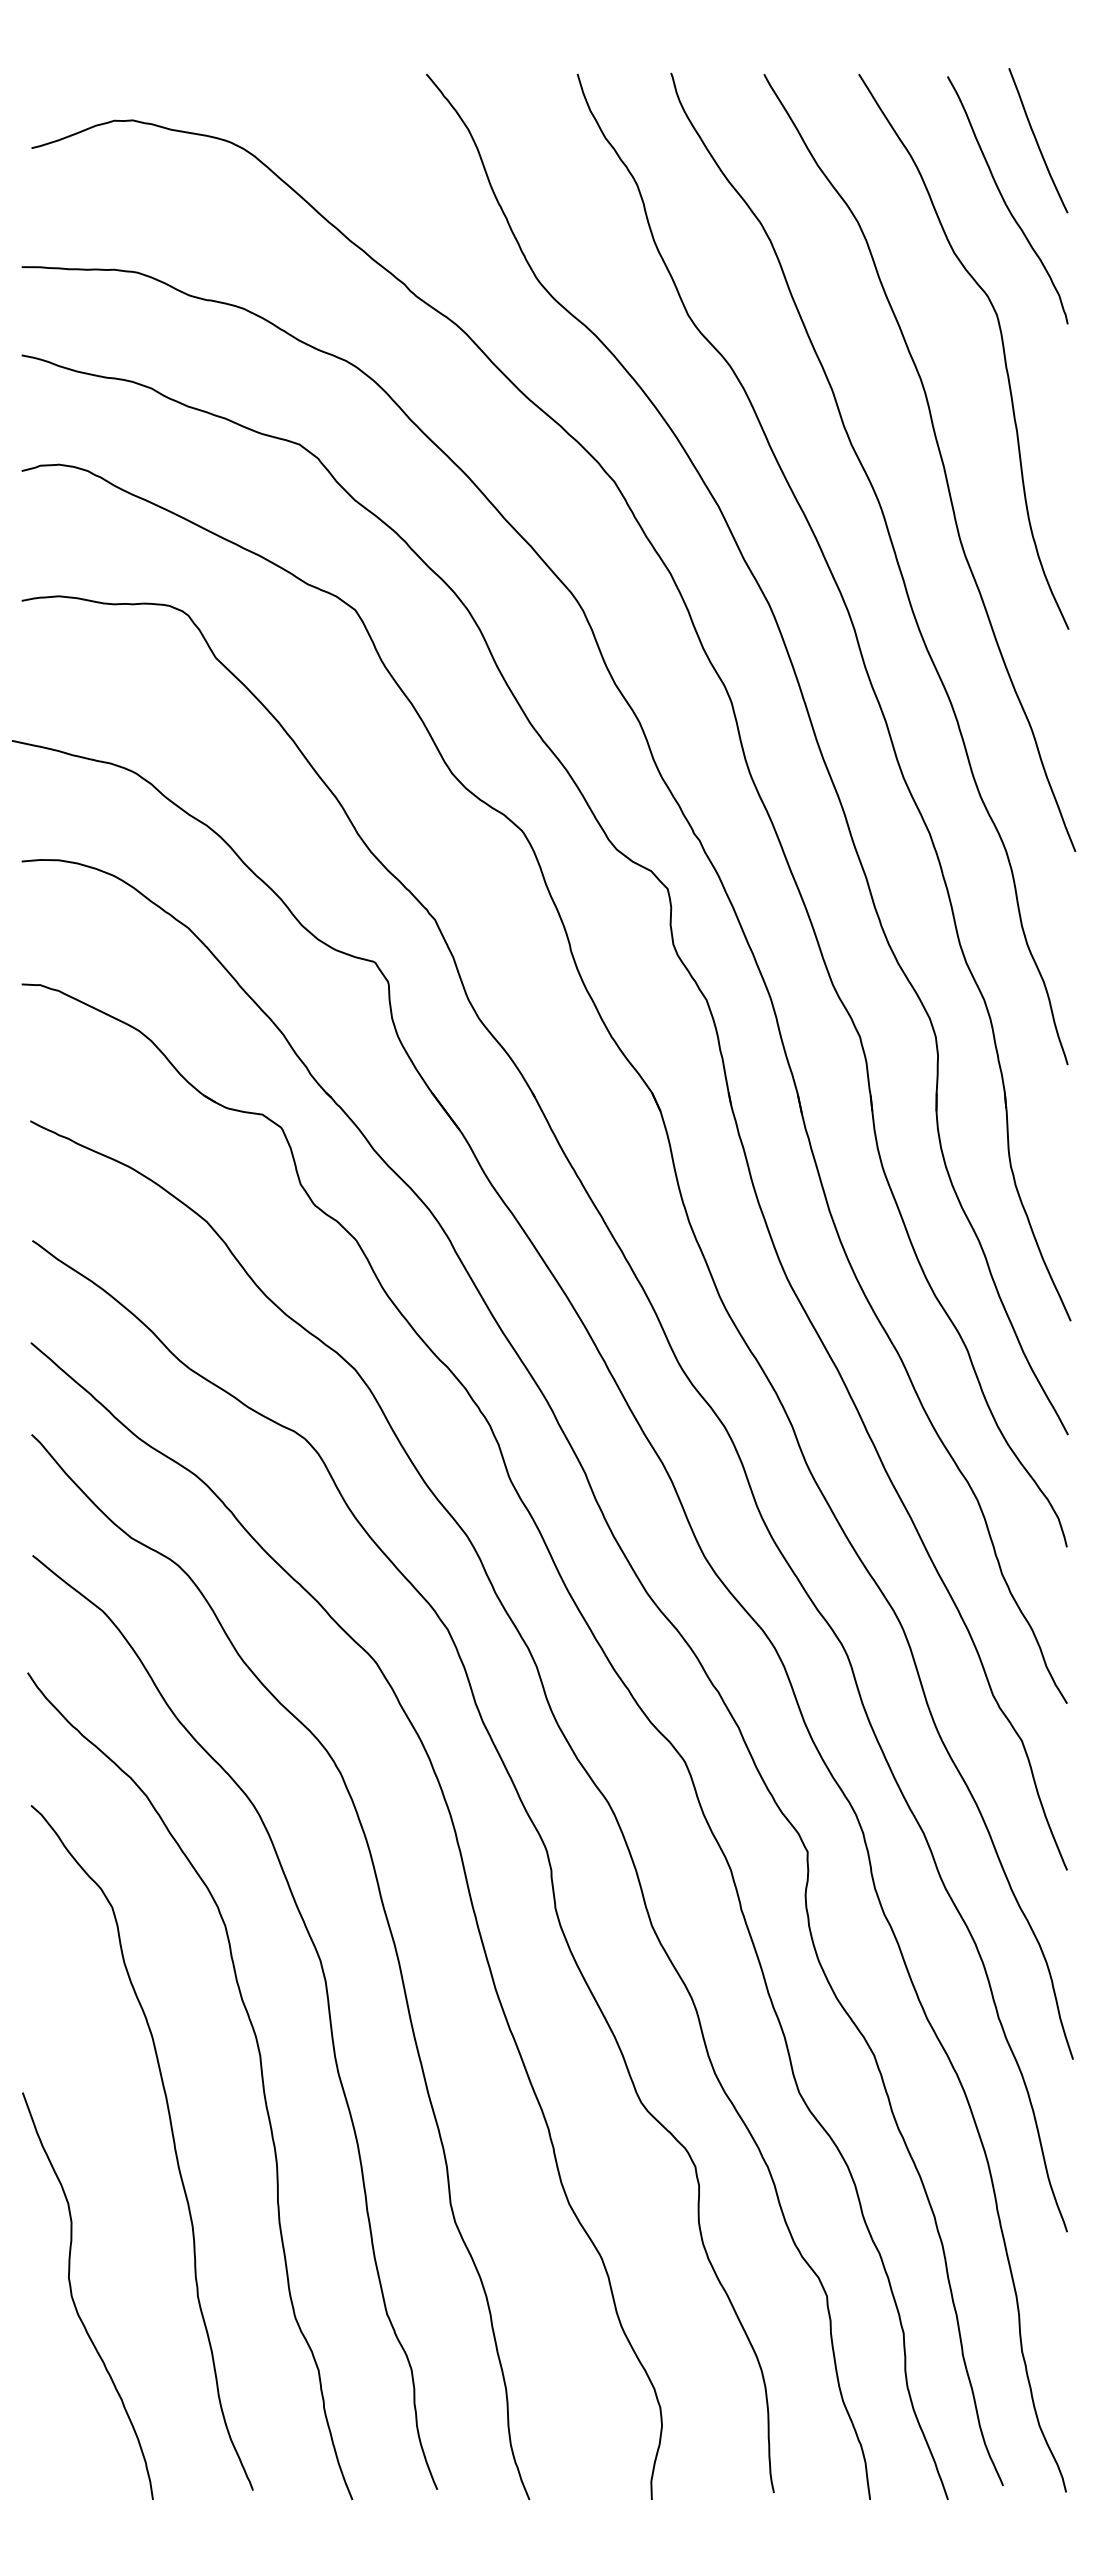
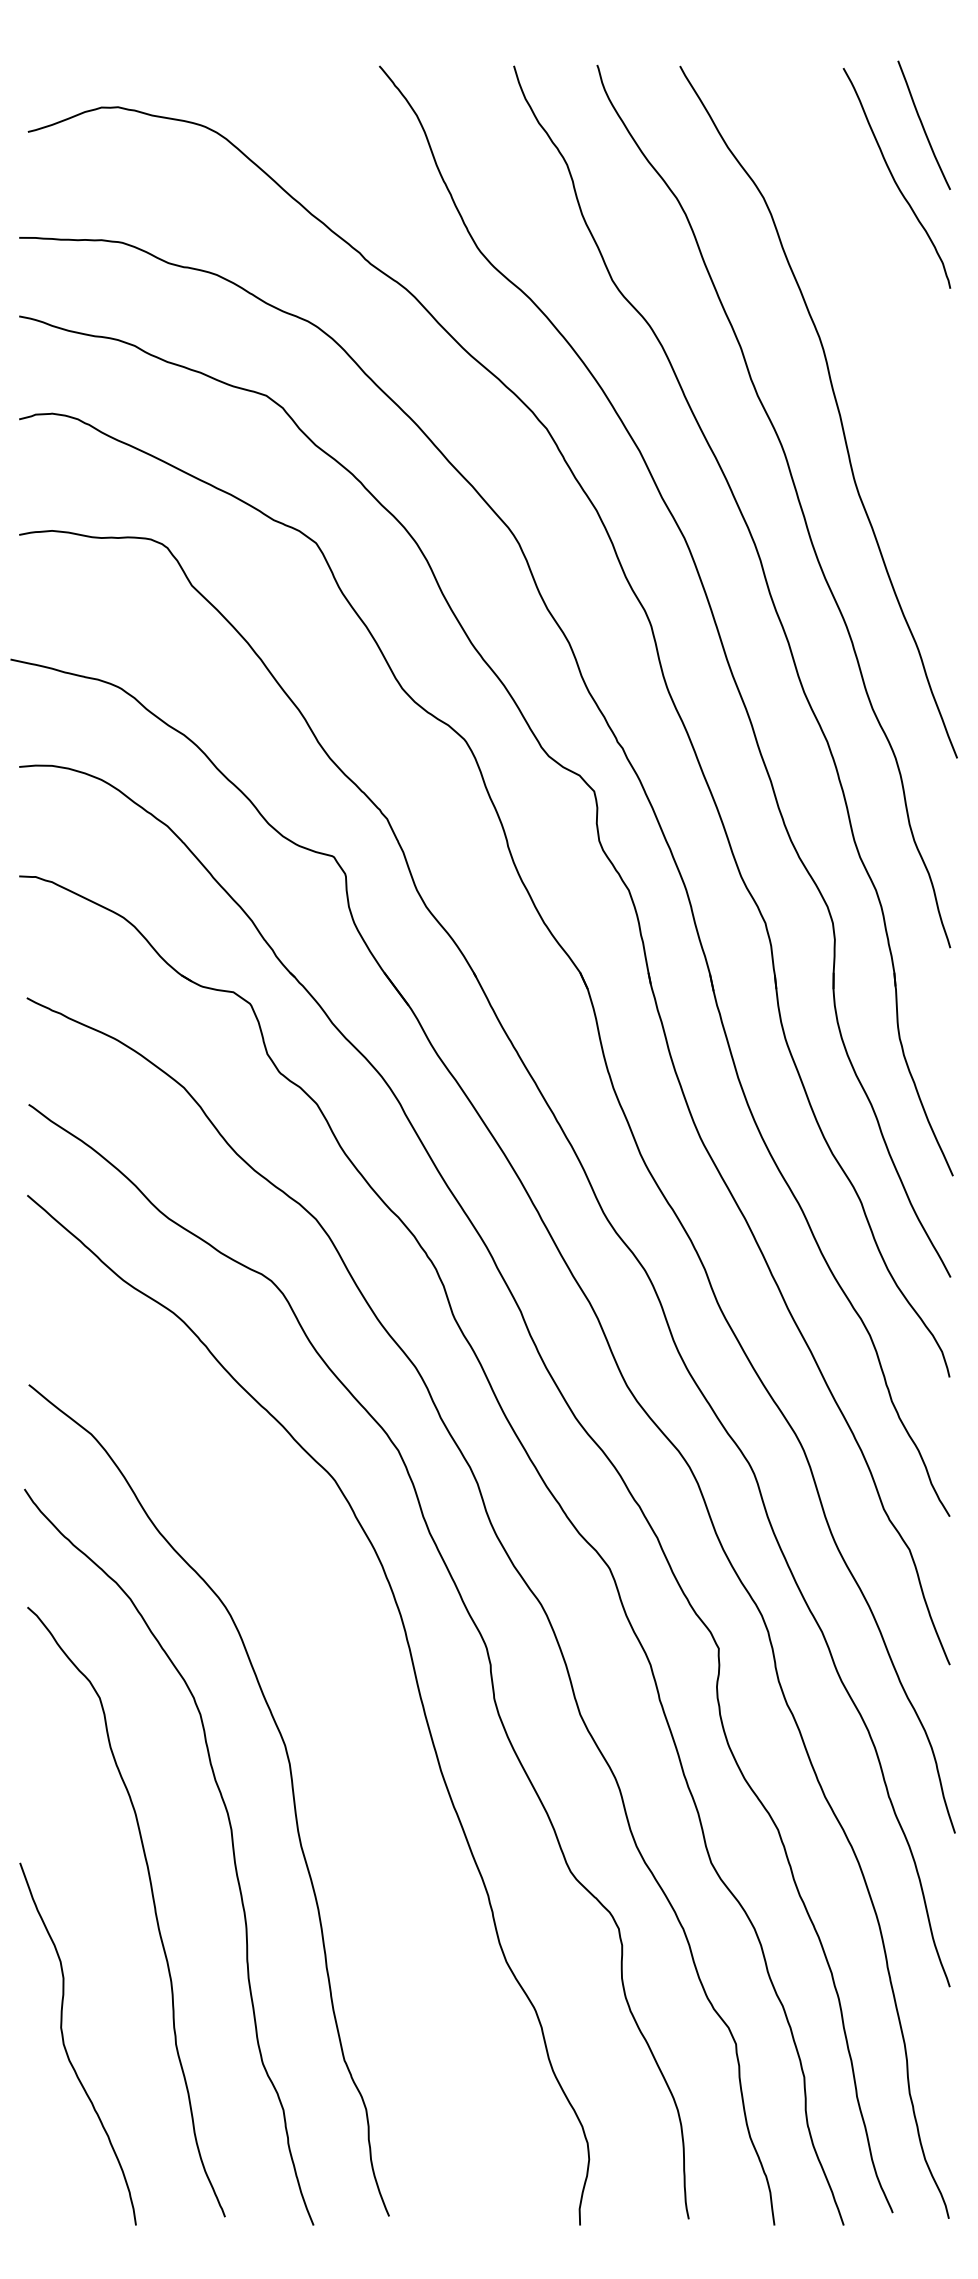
curve: (1001, 342) -> (891, 304), removed
curve: (391, 1938) -> (348, 1725), removed

